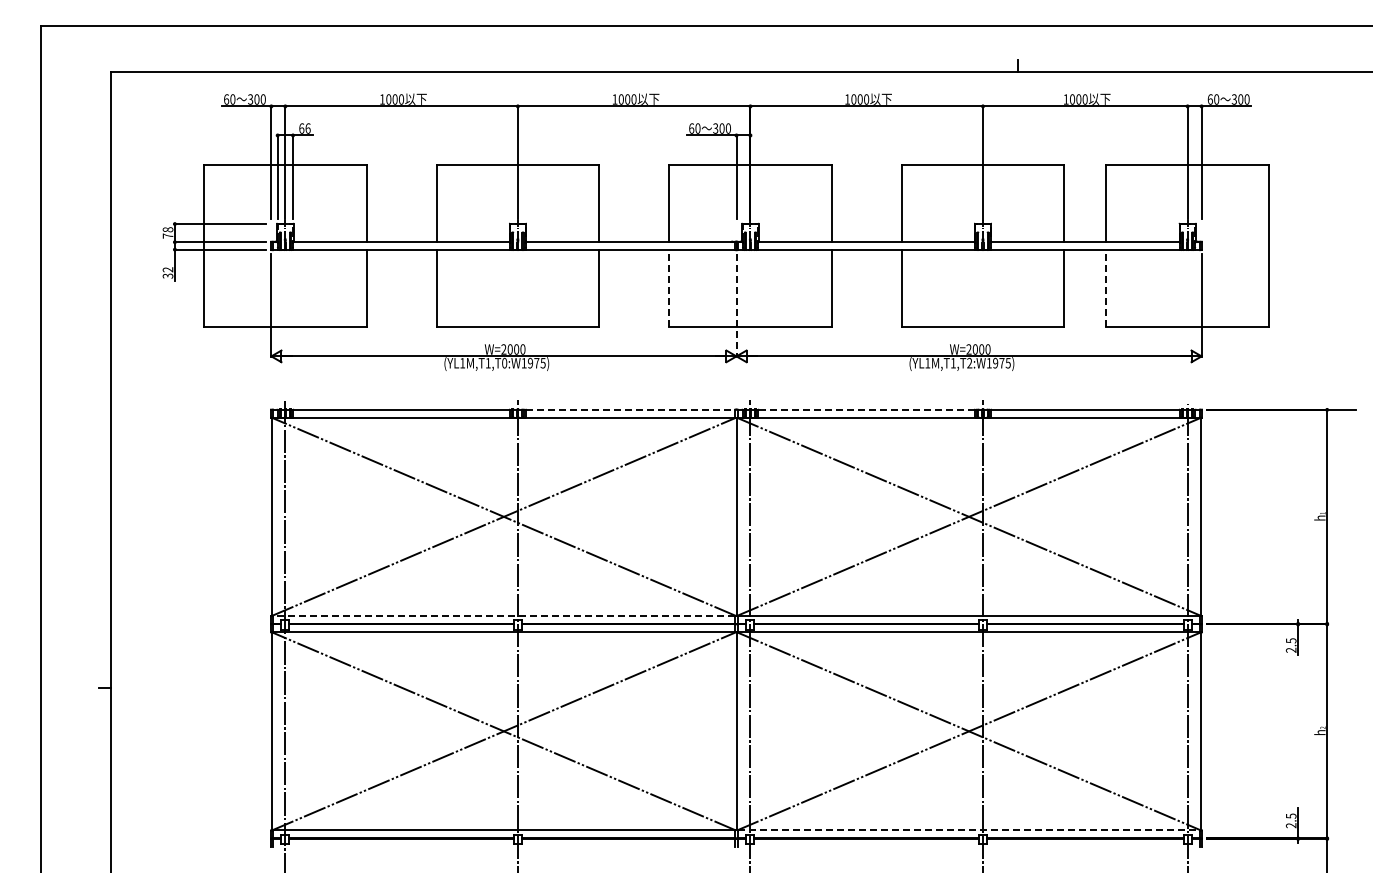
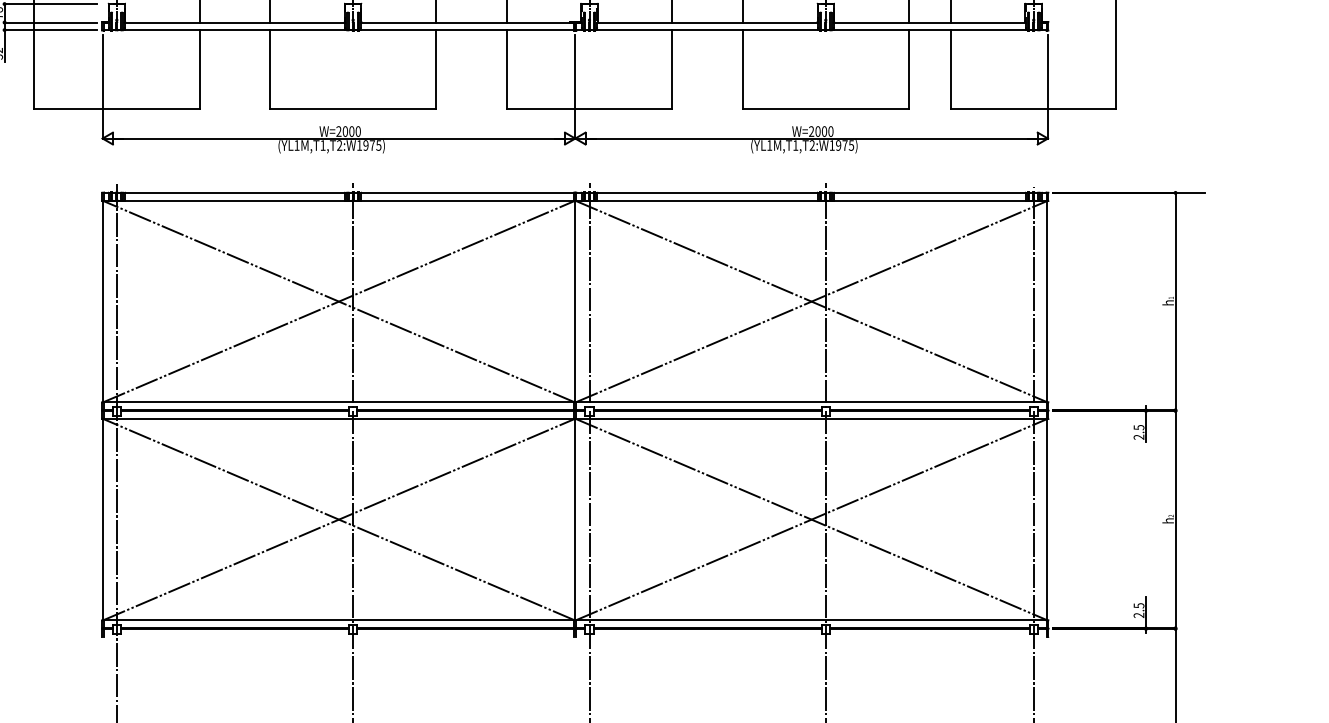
line: (669, 288) -> (507, 69), dashed -> solid
line: (1106, 288) -> (951, 69), dashed -> solid
line: (736, 305) -> (575, 86), dashed -> solid
text: (504, 363) -> (339, 145), (YL1M,T1,T0:W1975) -> (YL1M,T1,T2:W1975)
line: (630, 409) -> (467, 192), dashed -> solid
line: (866, 409) -> (707, 192), dashed -> solid
line: (503, 615) -> (338, 401), dashed -> solid
line: (969, 830) -> (812, 620), dashed -> solid

